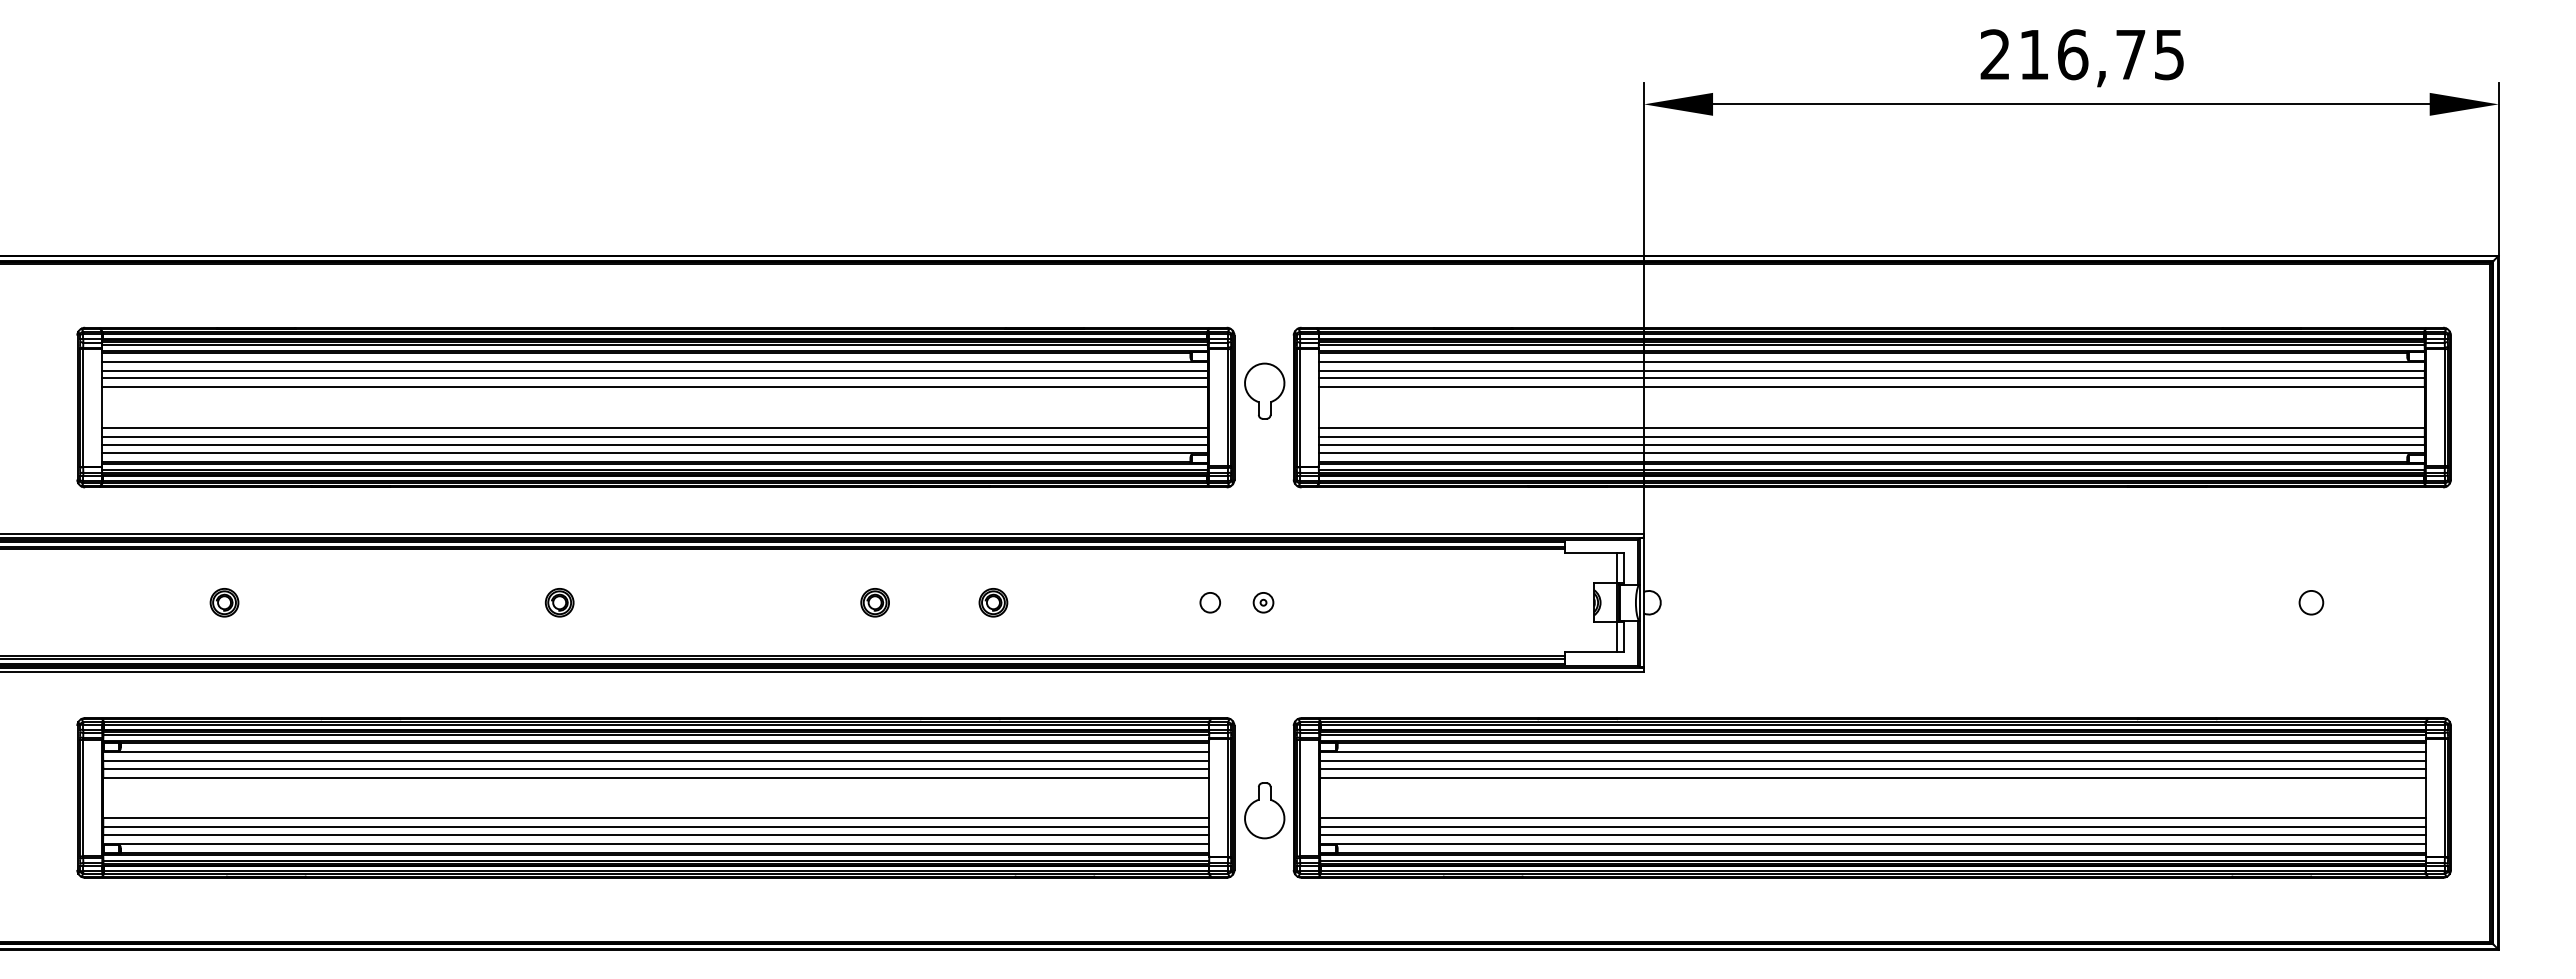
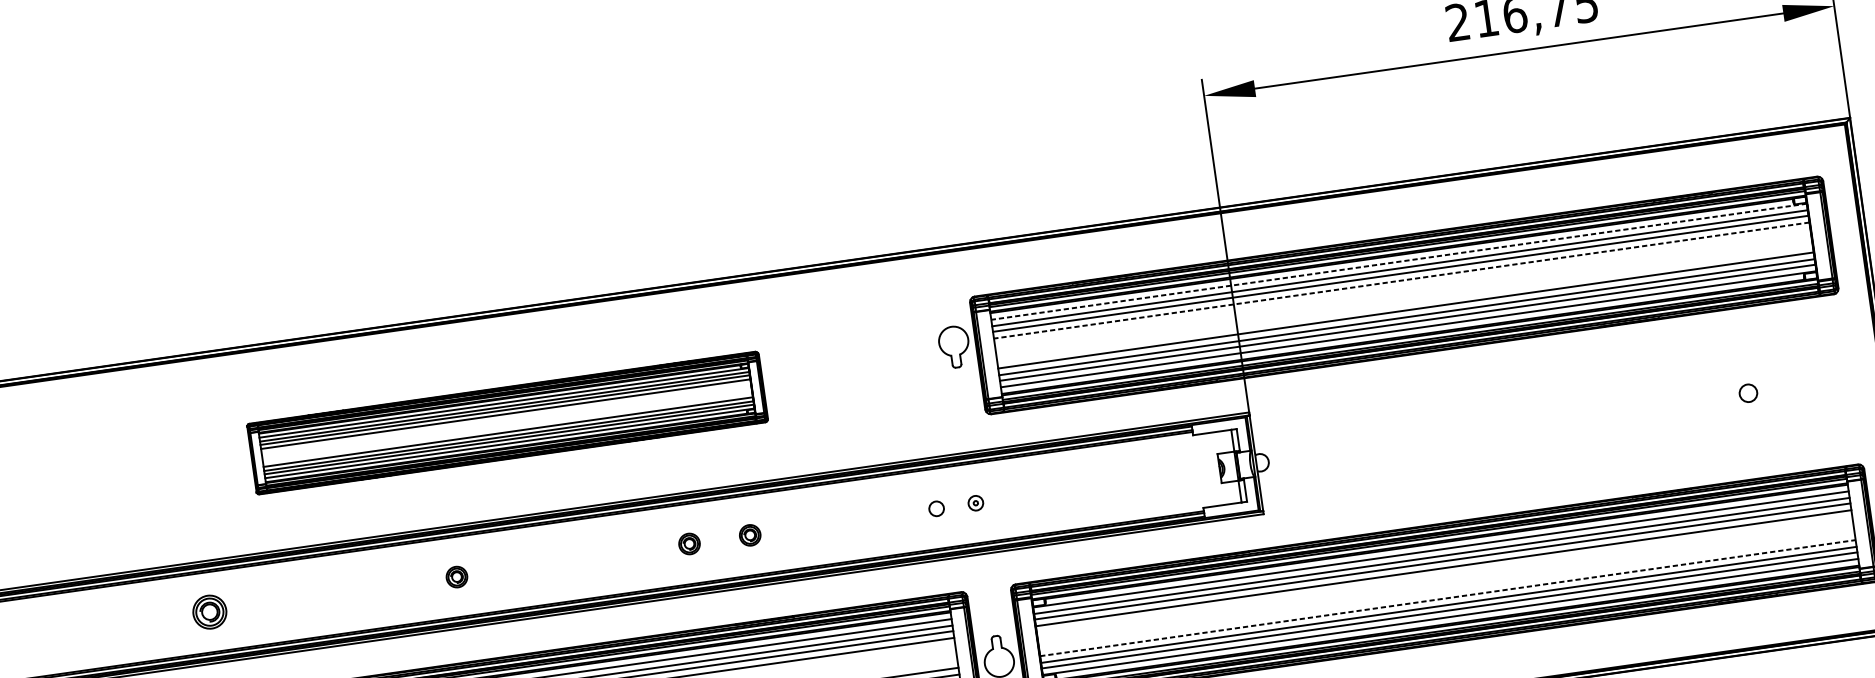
line: (1871, 361) -> (1398, 261), solid -> dashed
line: (1871, 387) -> (1401, 280), solid -> dashed
part: (655, 407) -> (507, 423), size x0.6
part: (224, 602) -> (209, 612), size x1.6
part: (993, 602) -> (750, 535), moved
line: (1873, 818) -> (1448, 598), solid -> dashed

